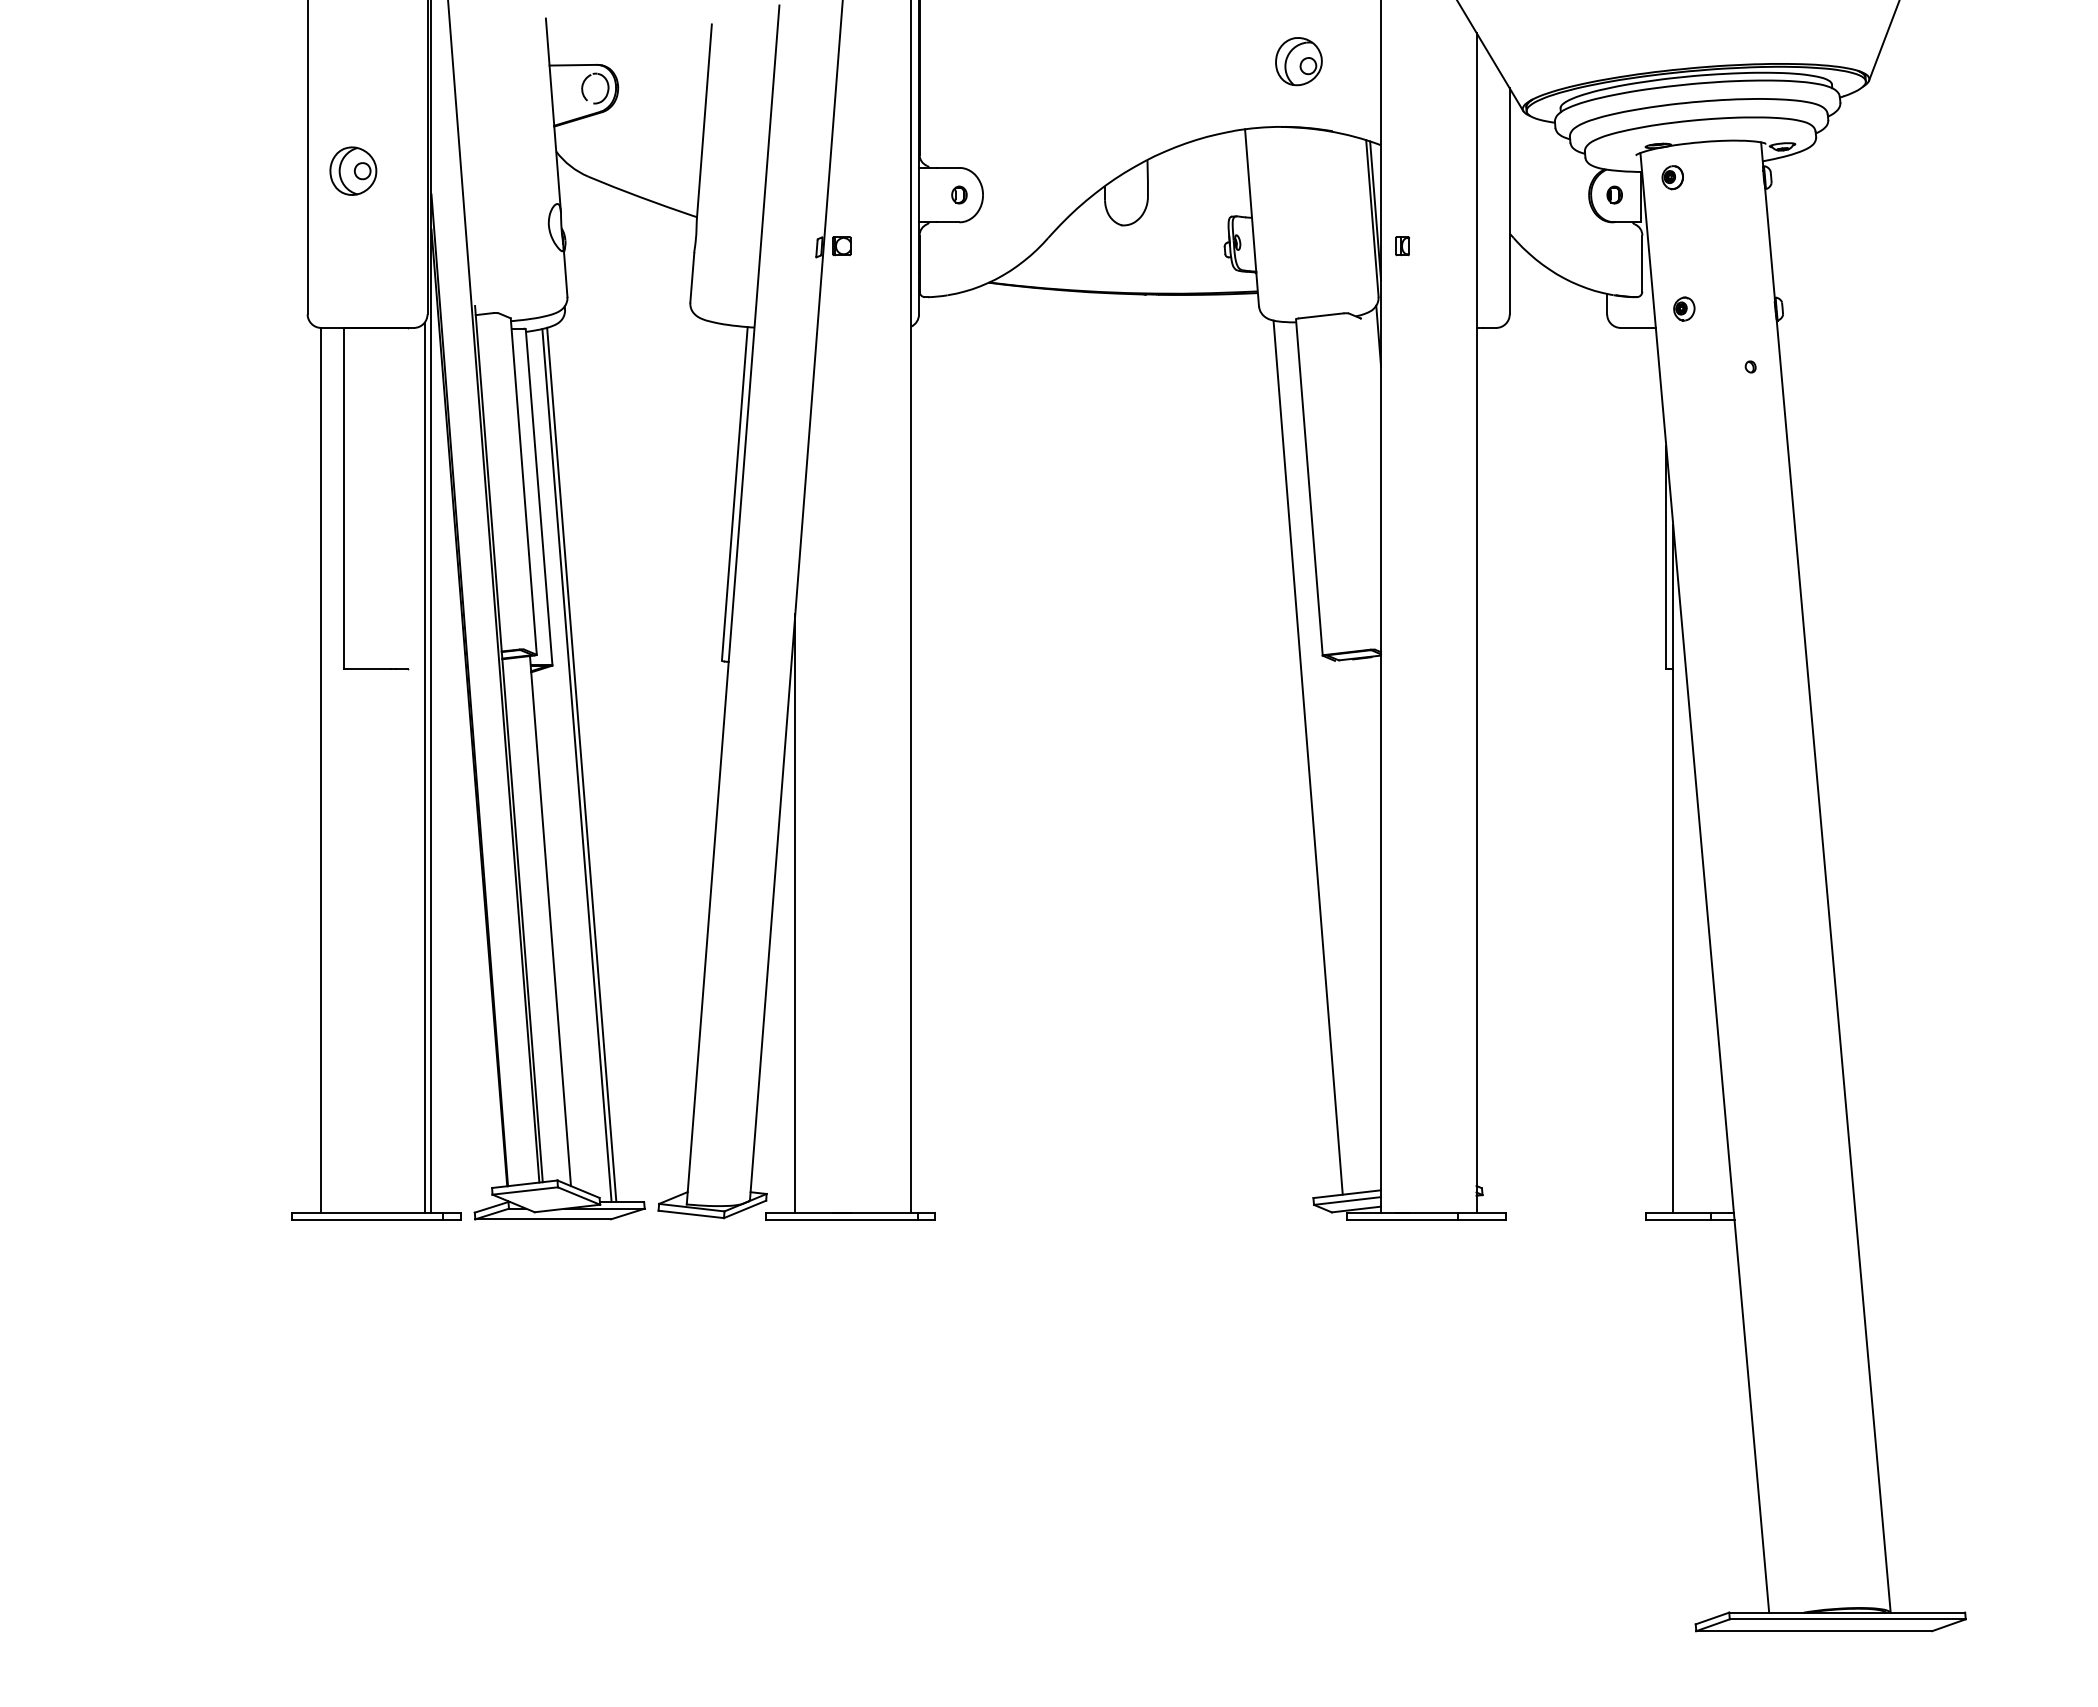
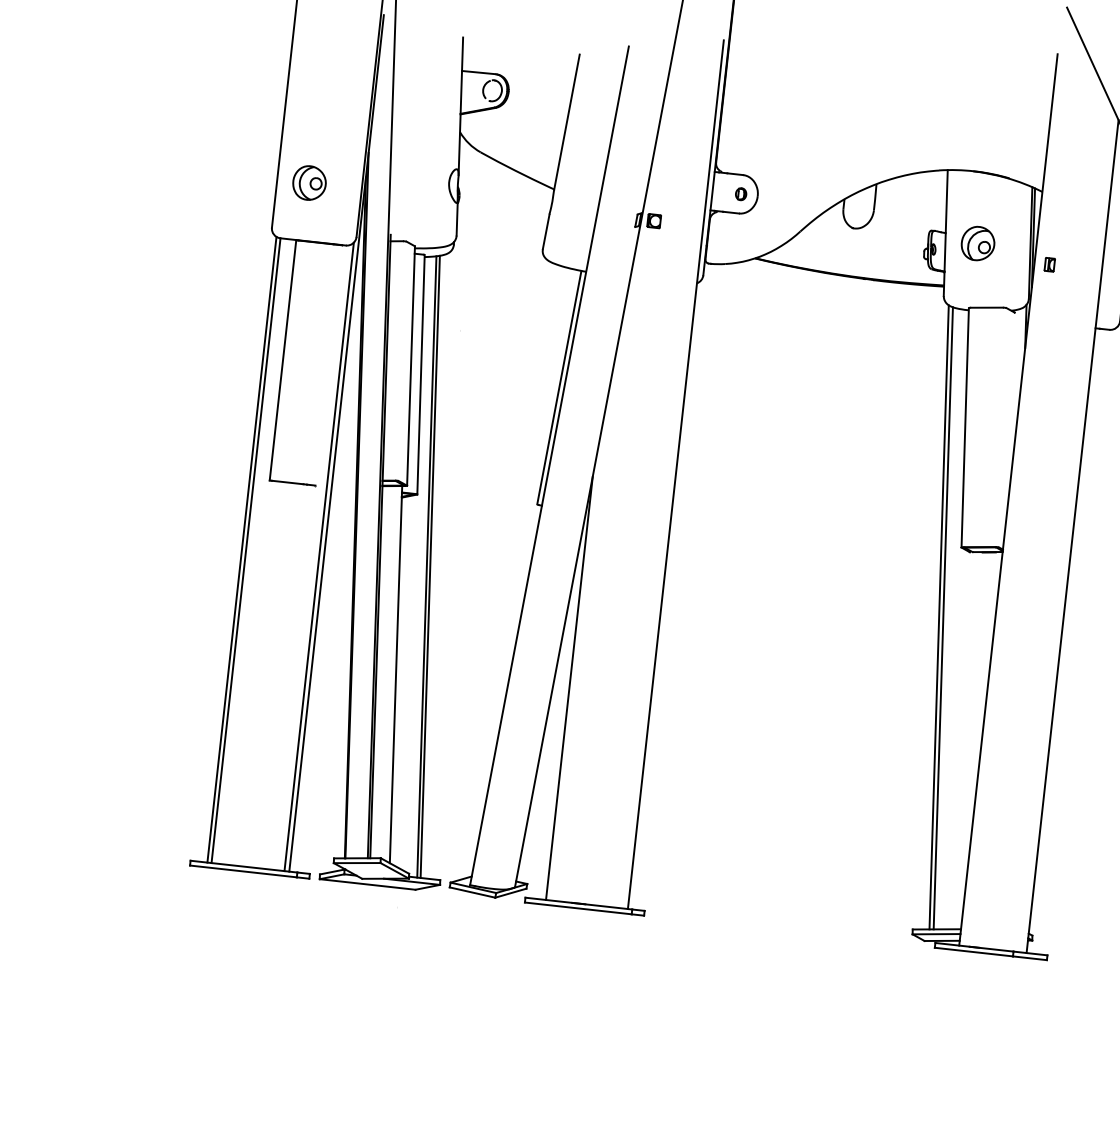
part: (1298, 61) -> (977, 243), moved
part: (353, 170) -> (309, 182), moved
line: (1301, 756) -> (938, 617), added
line: (315, 769) -> (242, 549), added

